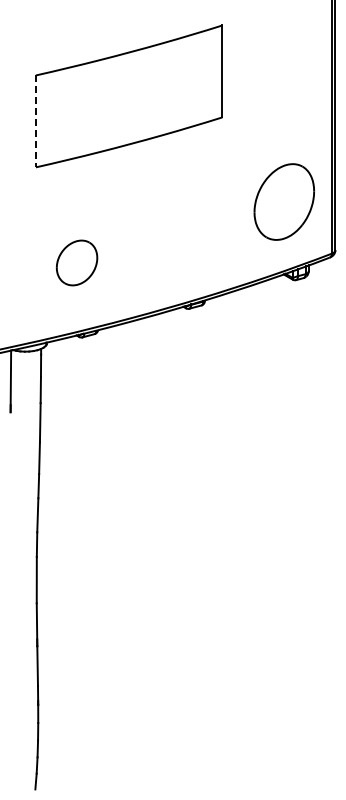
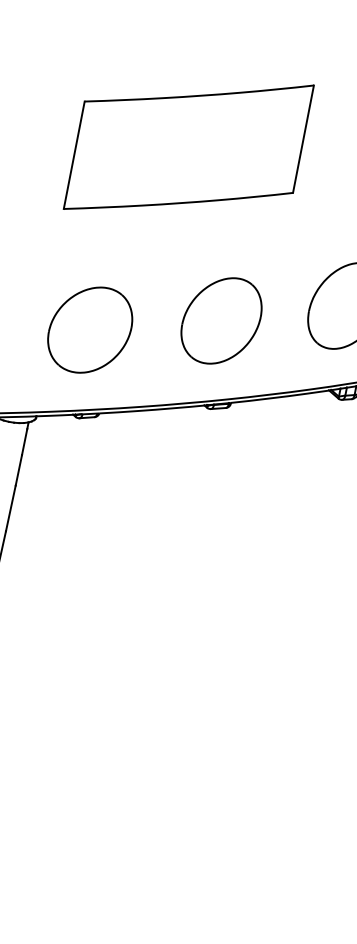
line: (35, 121) -> (73, 155), dashed -> solid
part: (183, 233) -> (221, 319), added
part: (76, 262) -> (89, 329), size x1.67

